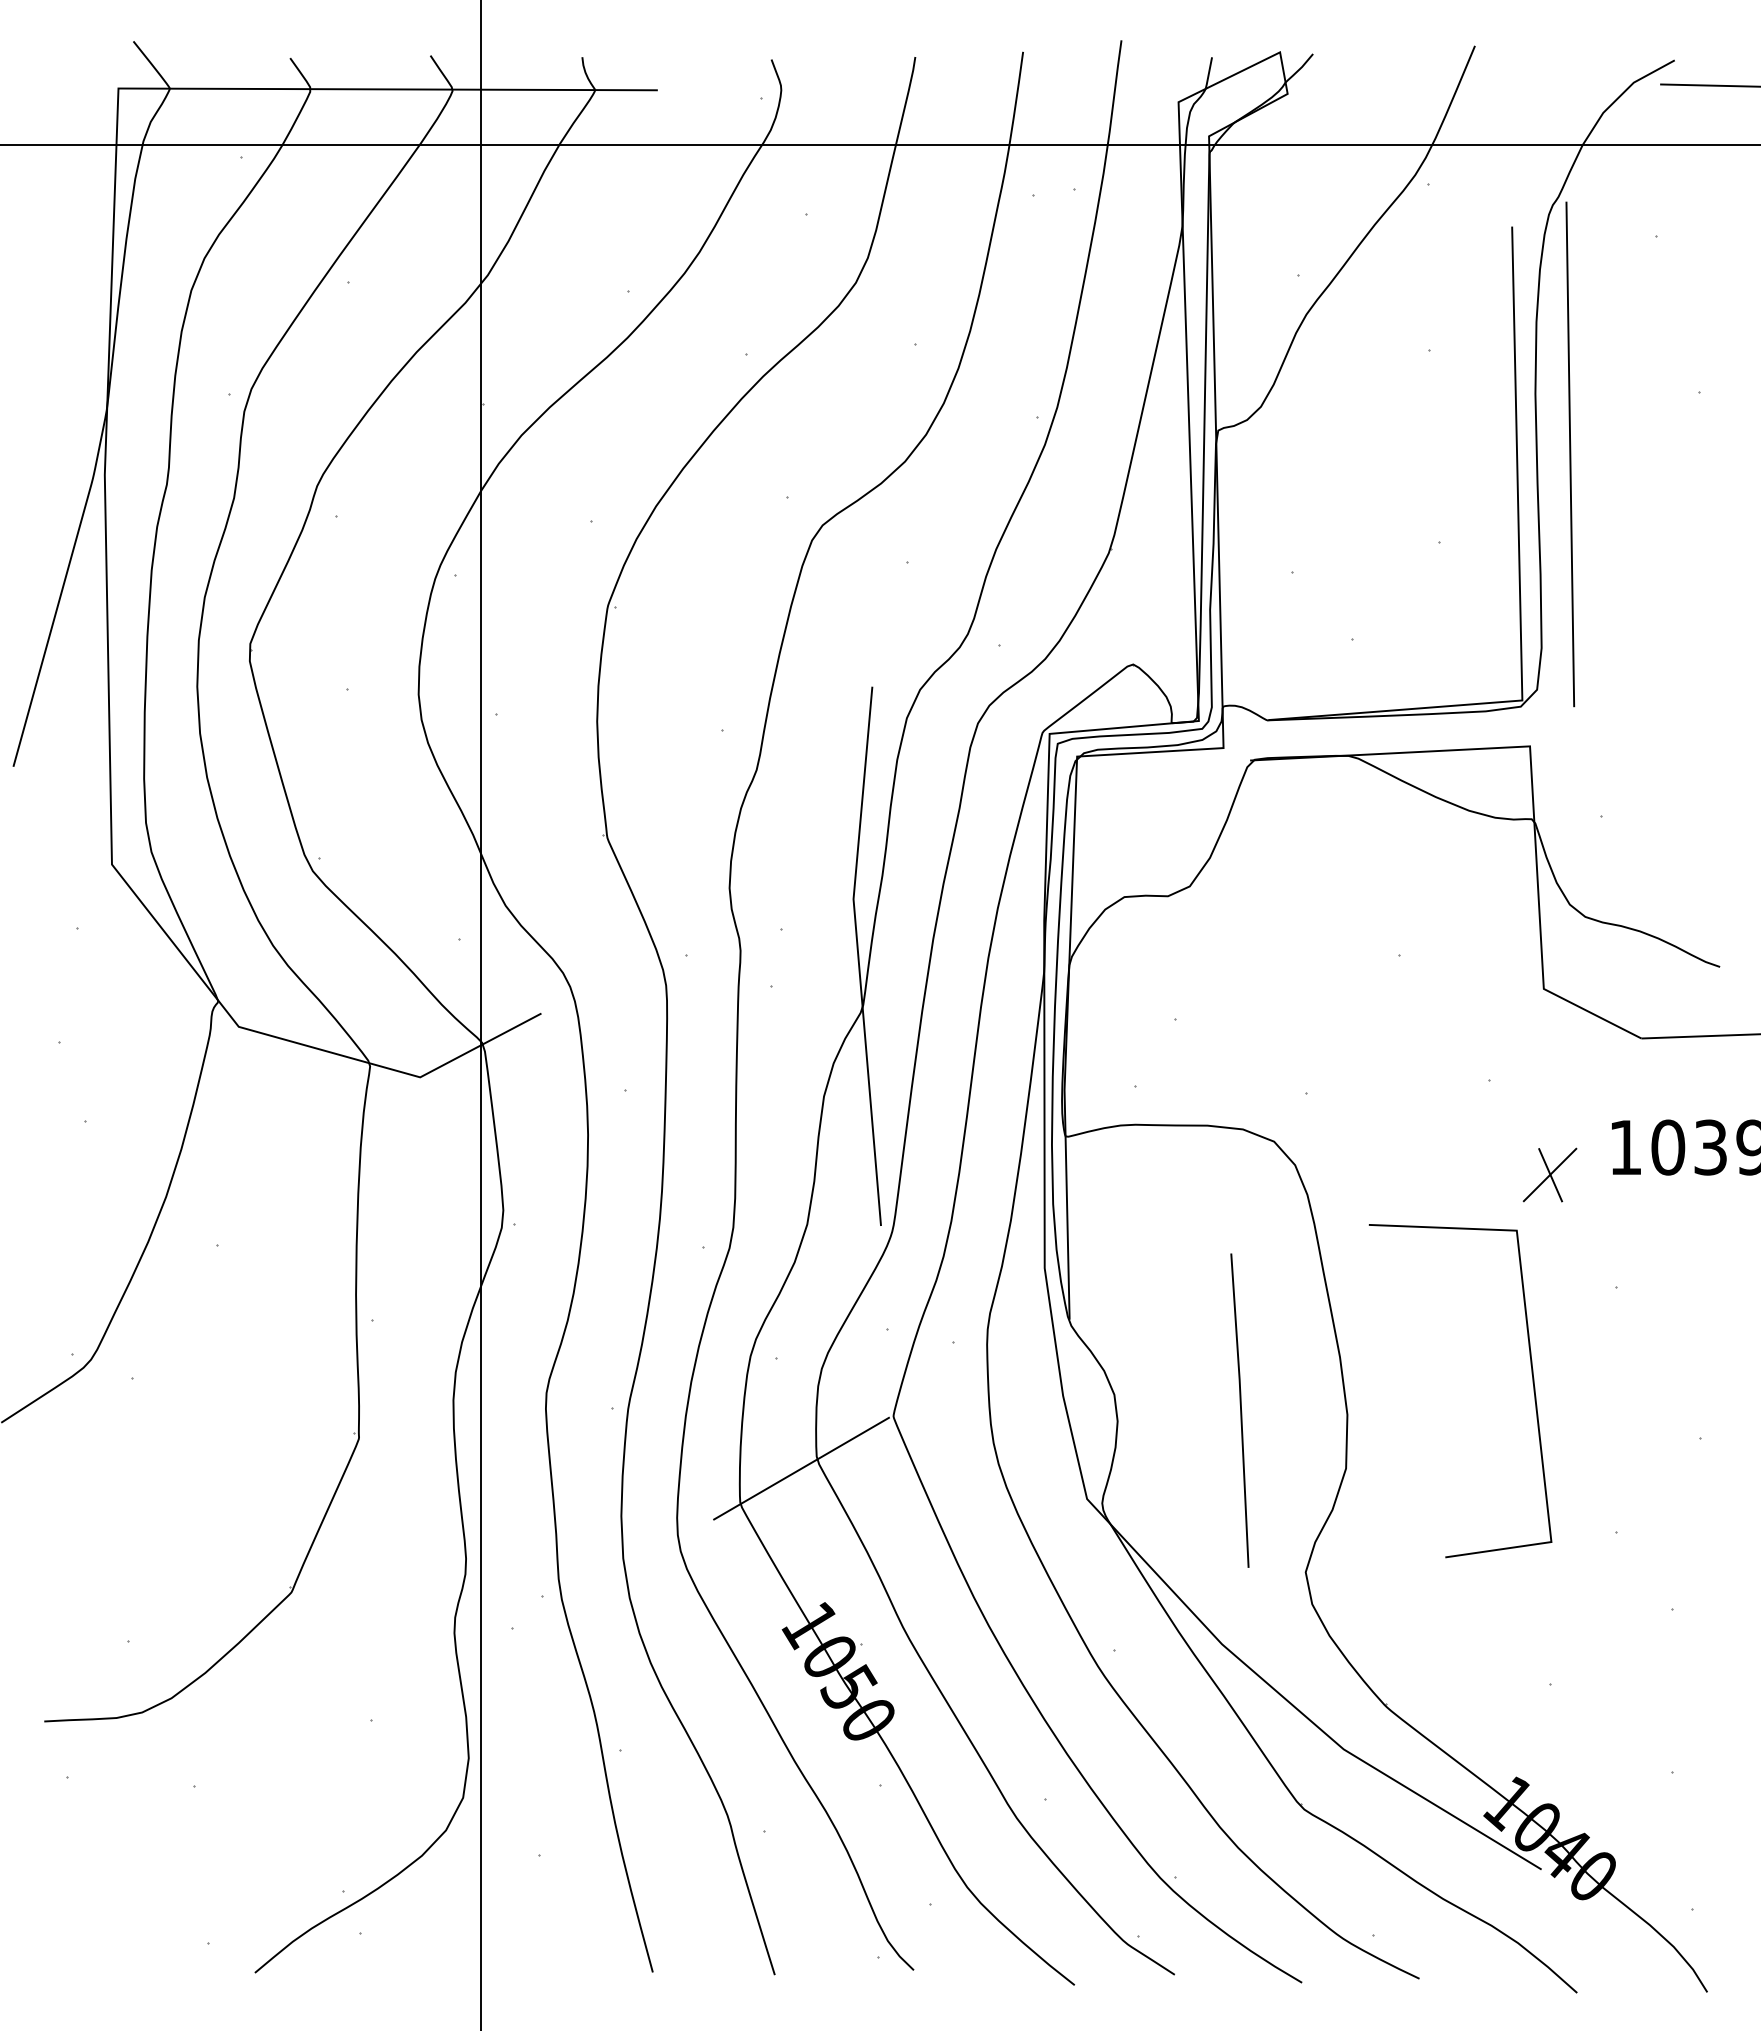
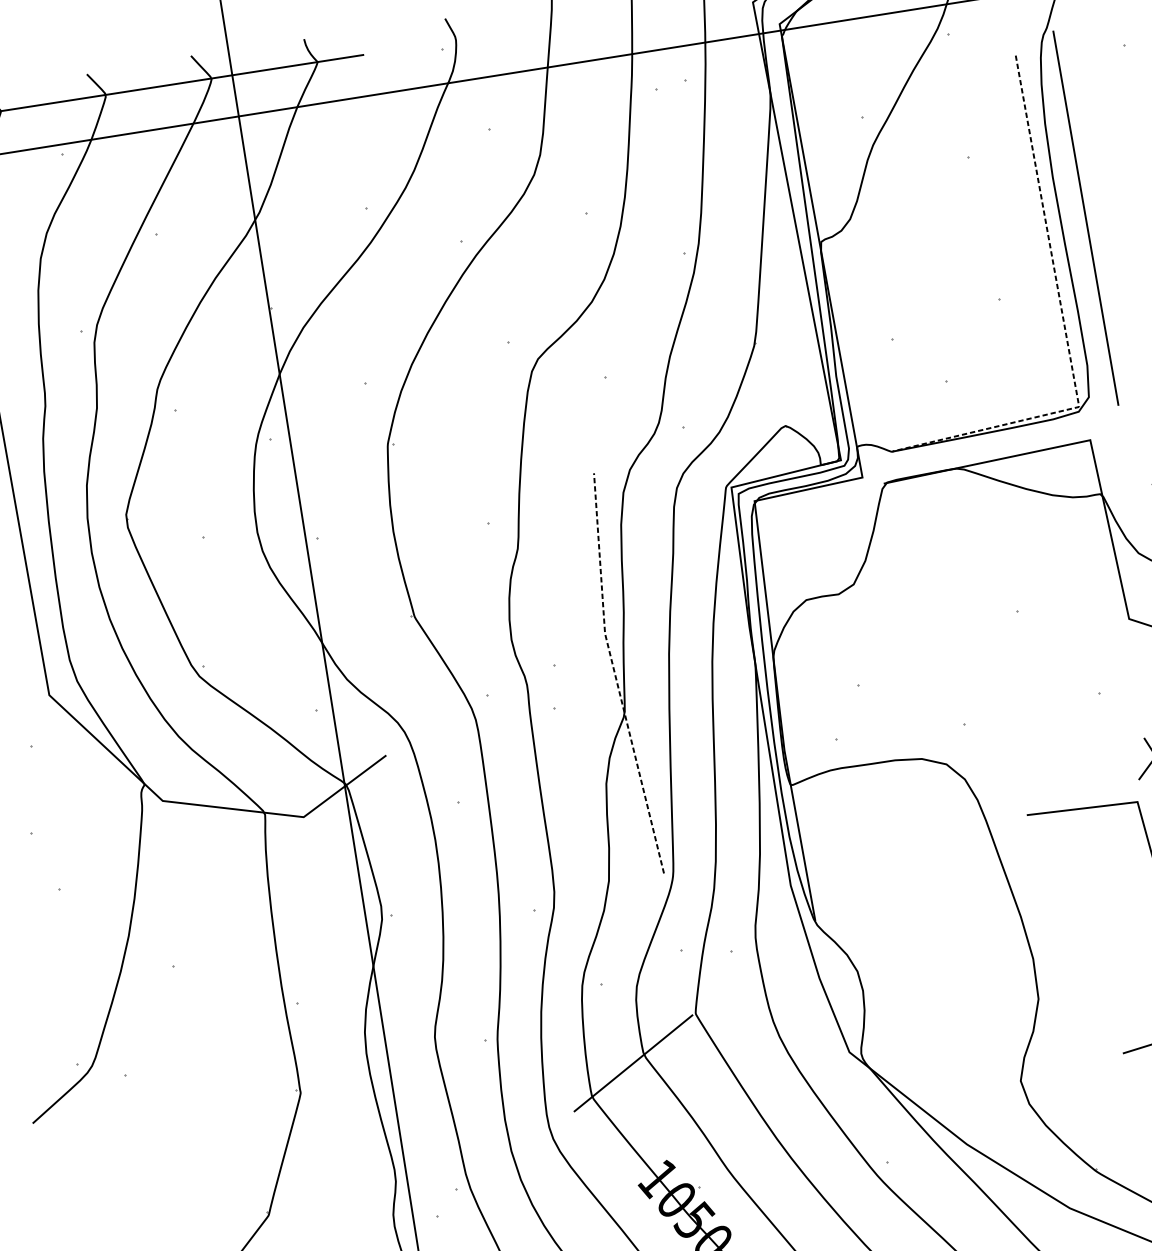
line: (1520, 591) -> (1064, 326), solid -> dashed
line: (858, 955) -> (615, 674), solid -> dashed
line: (1240, 1410) -> (953, 968), removed

